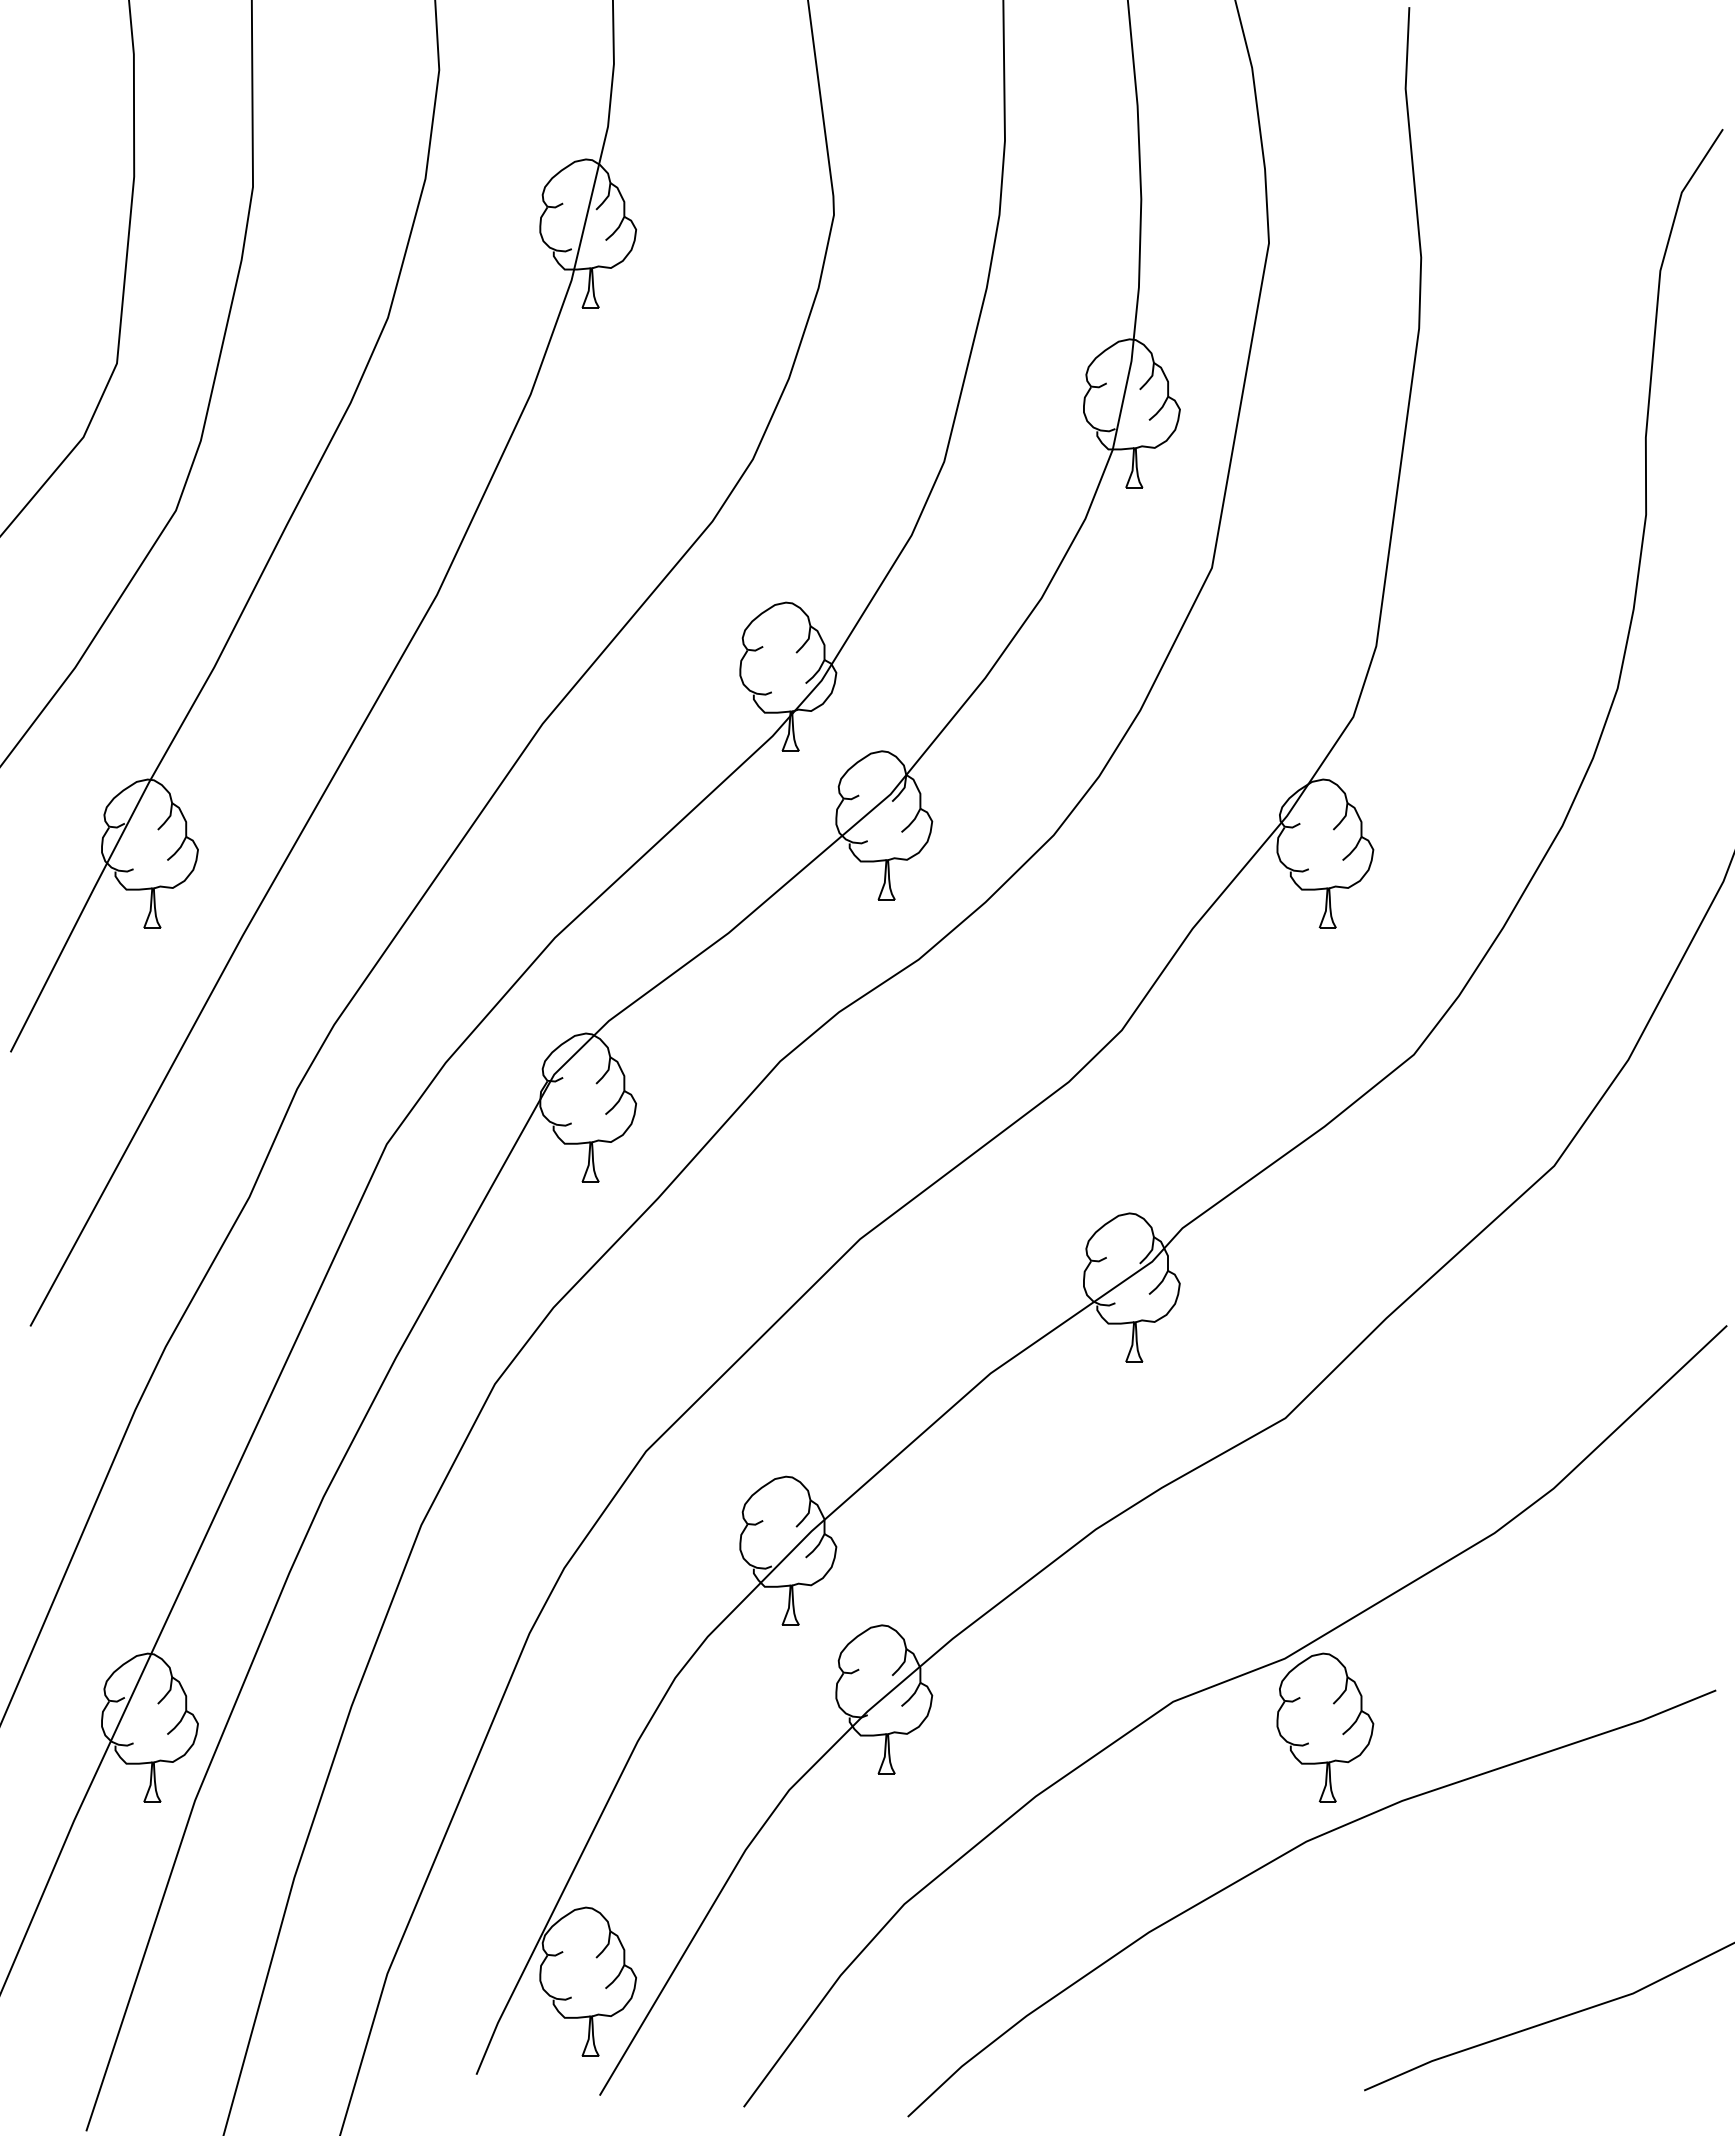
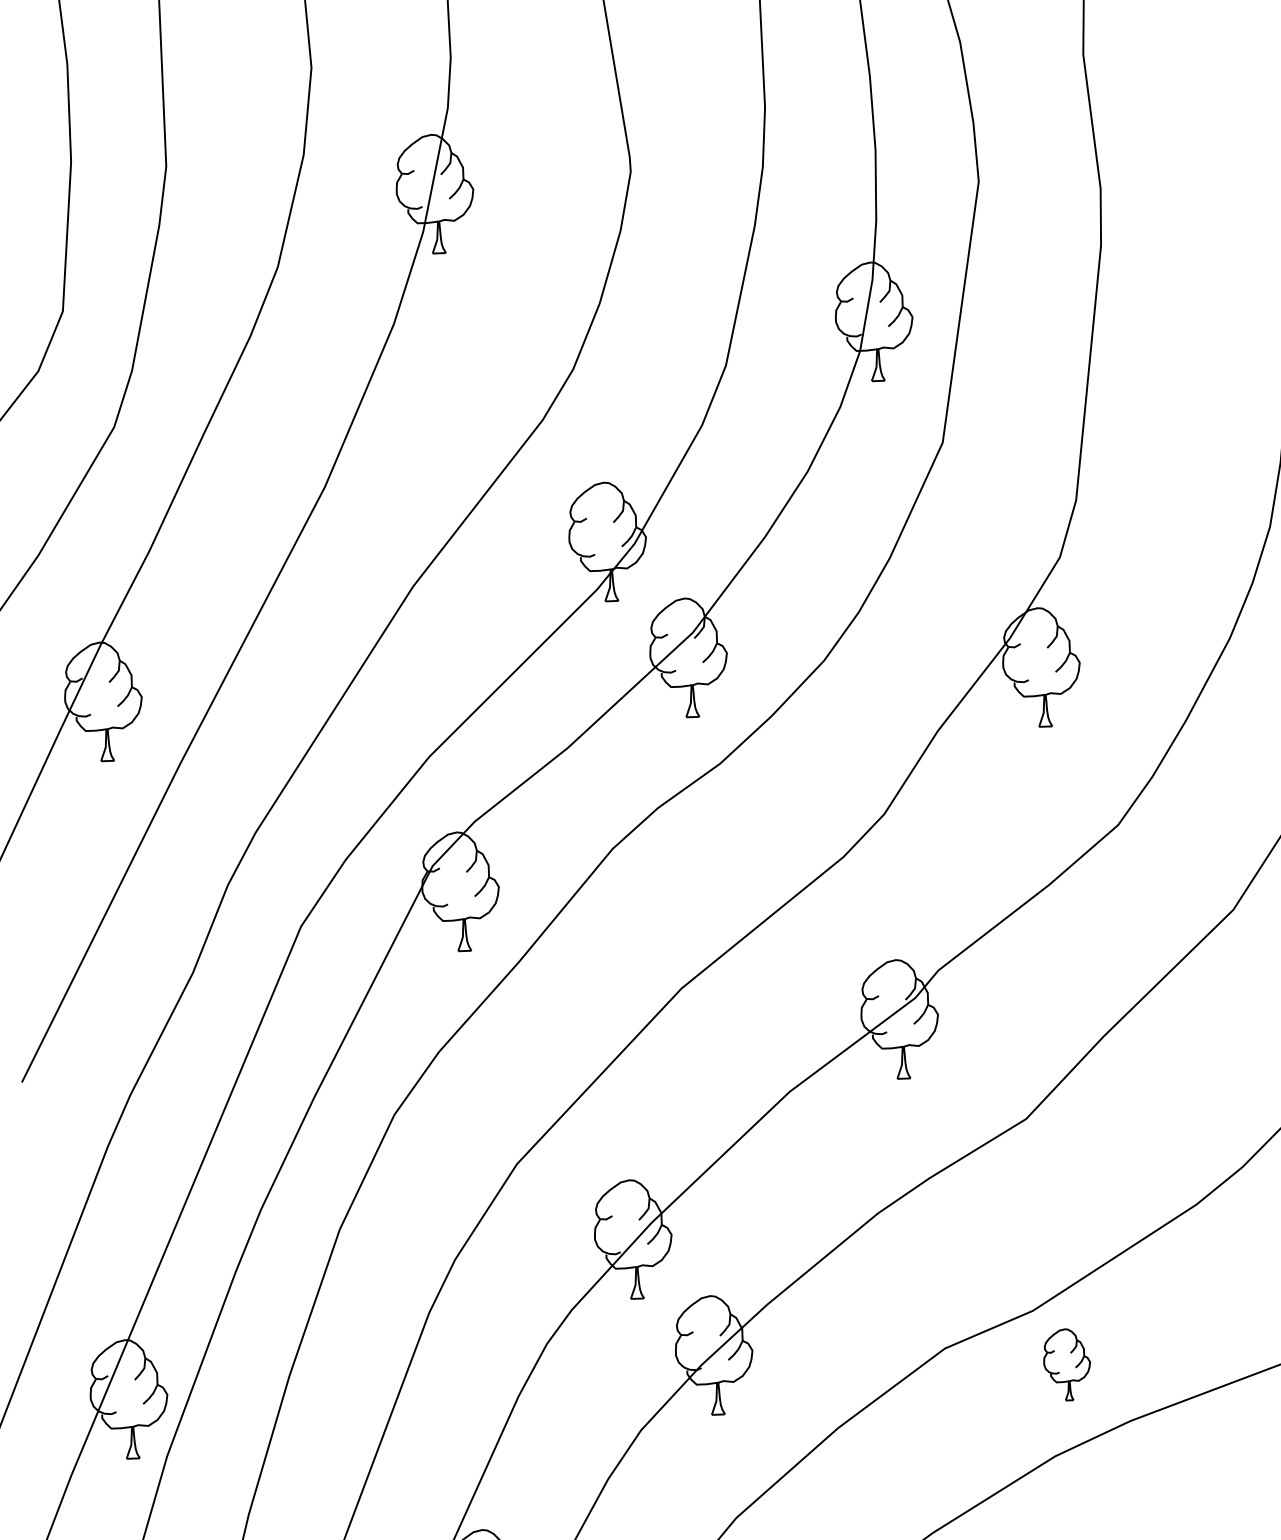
part: (1325, 1727) -> (1067, 1364), size x0.6

